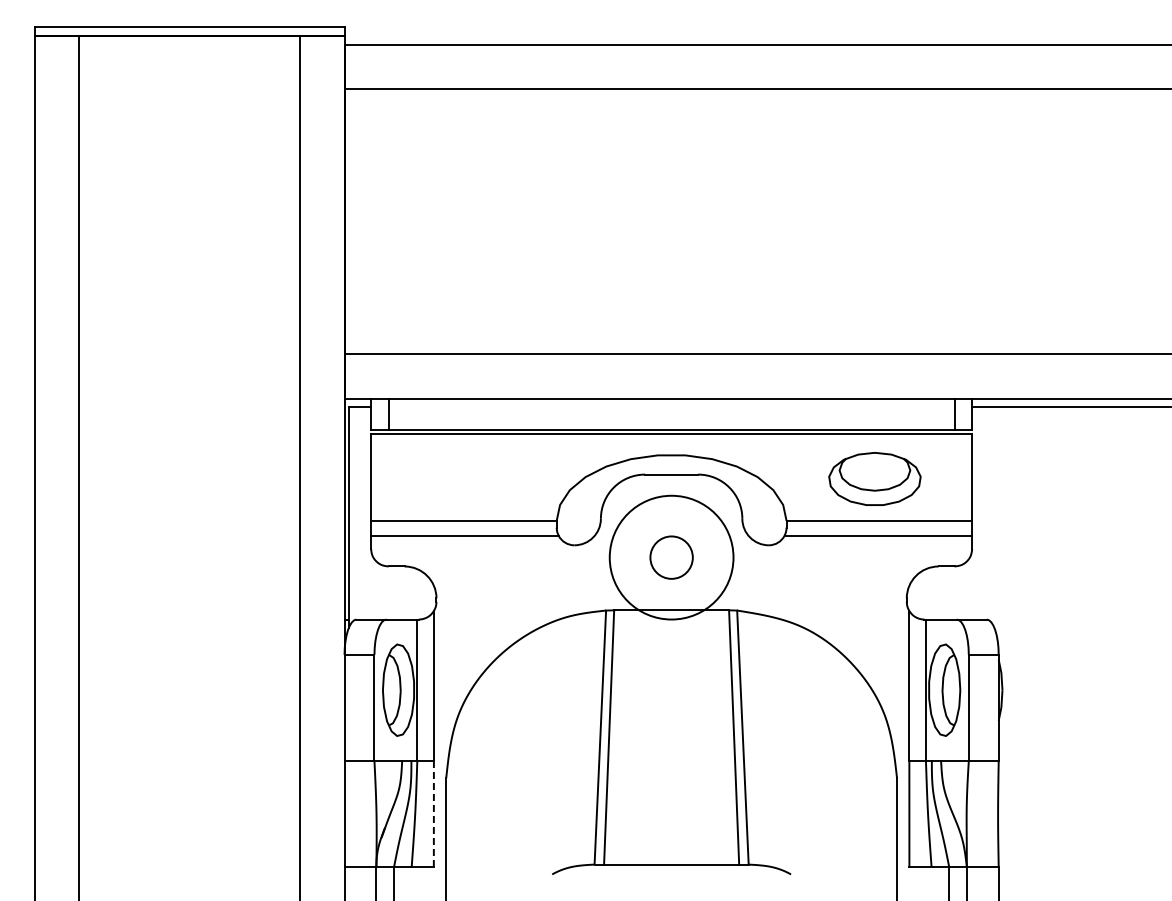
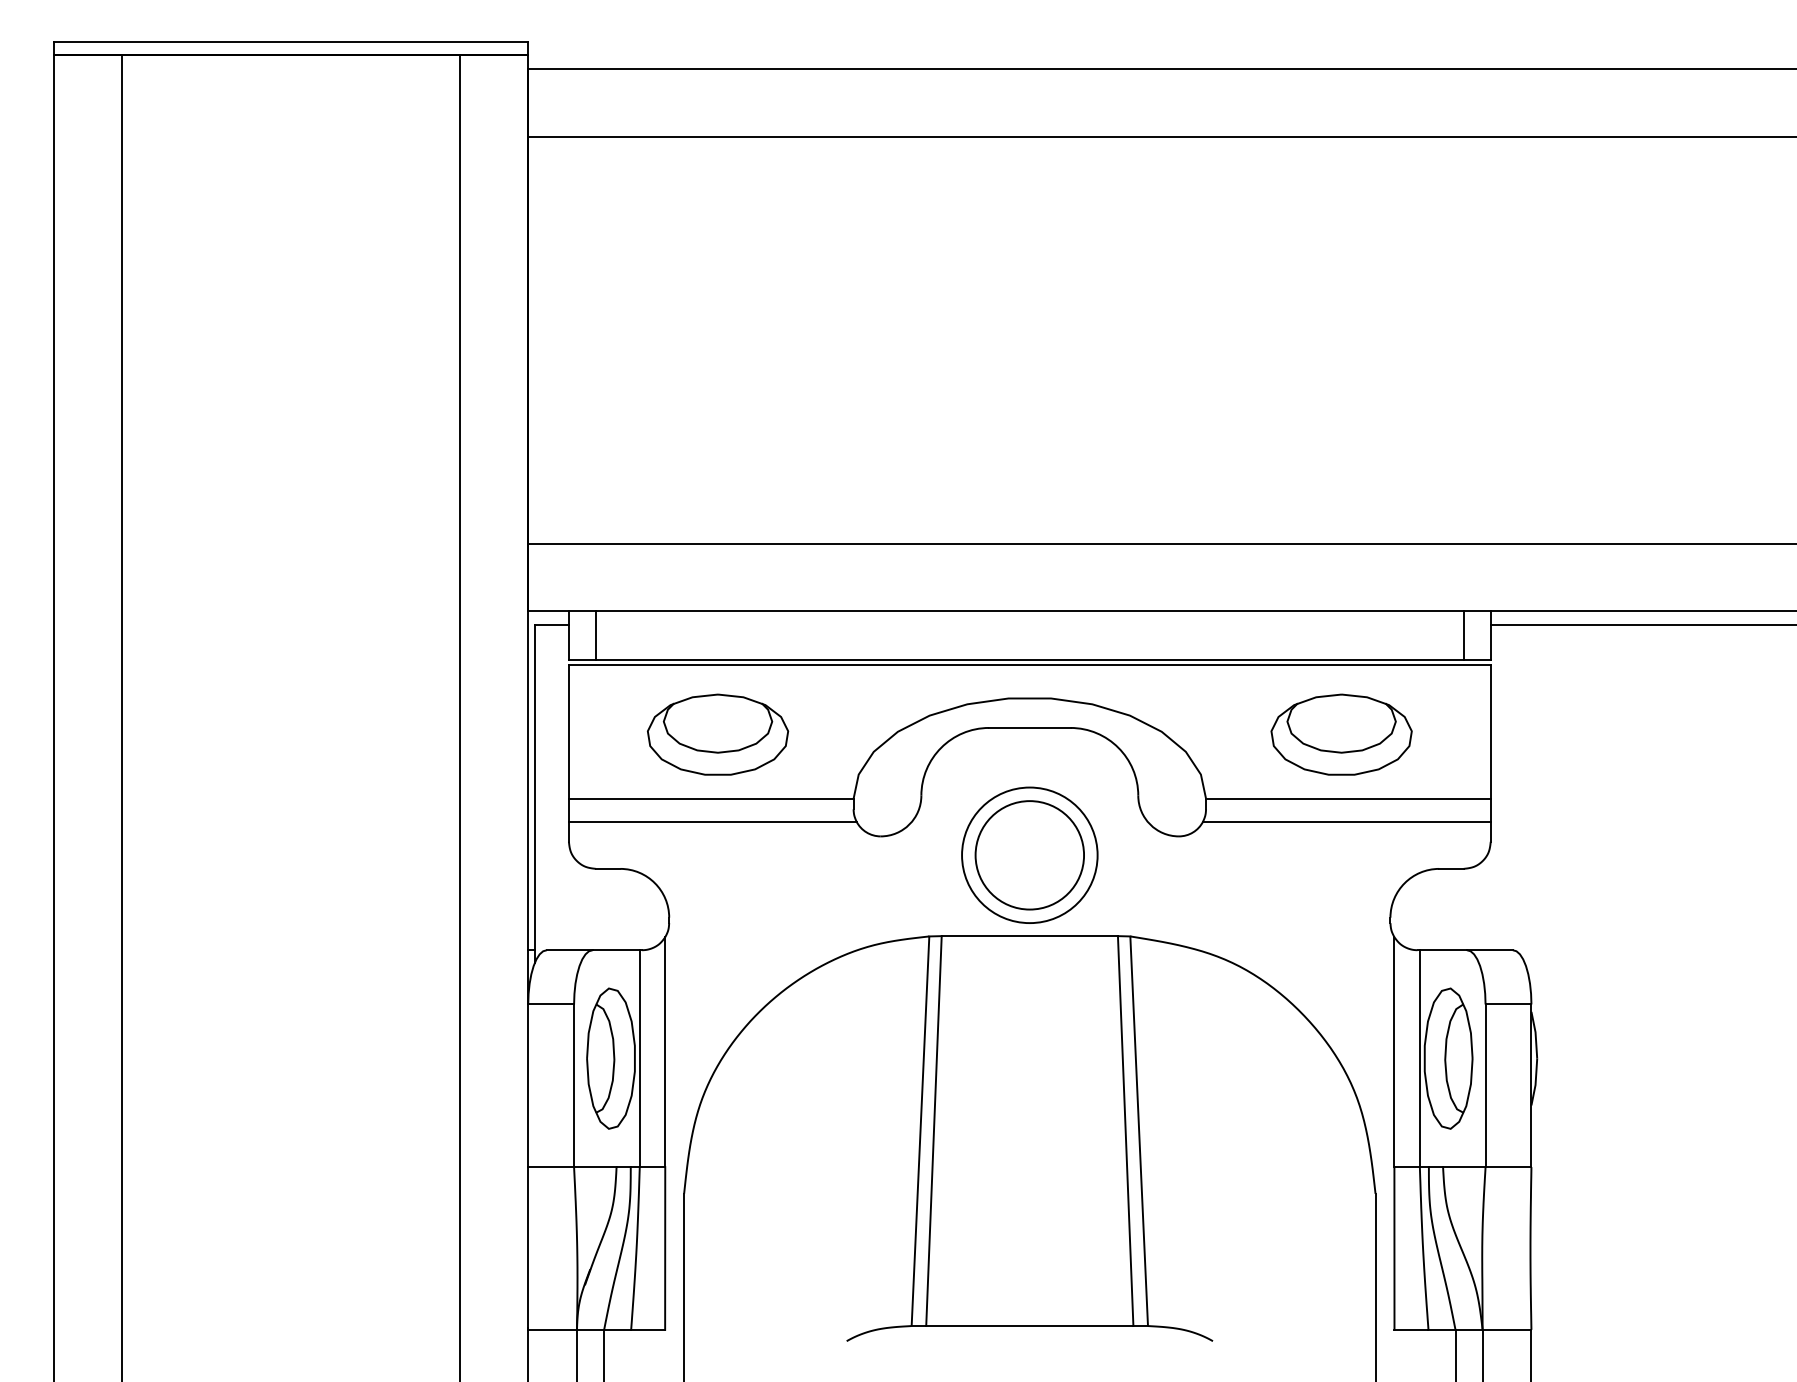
part: (467, 478) -> (716, 733), added
circle: (671, 557) -> (1029, 855), size x0.71
circle: (671, 557) -> (1029, 855), size x1.67
line: (433, 814) -> (664, 1249), dashed -> solid

